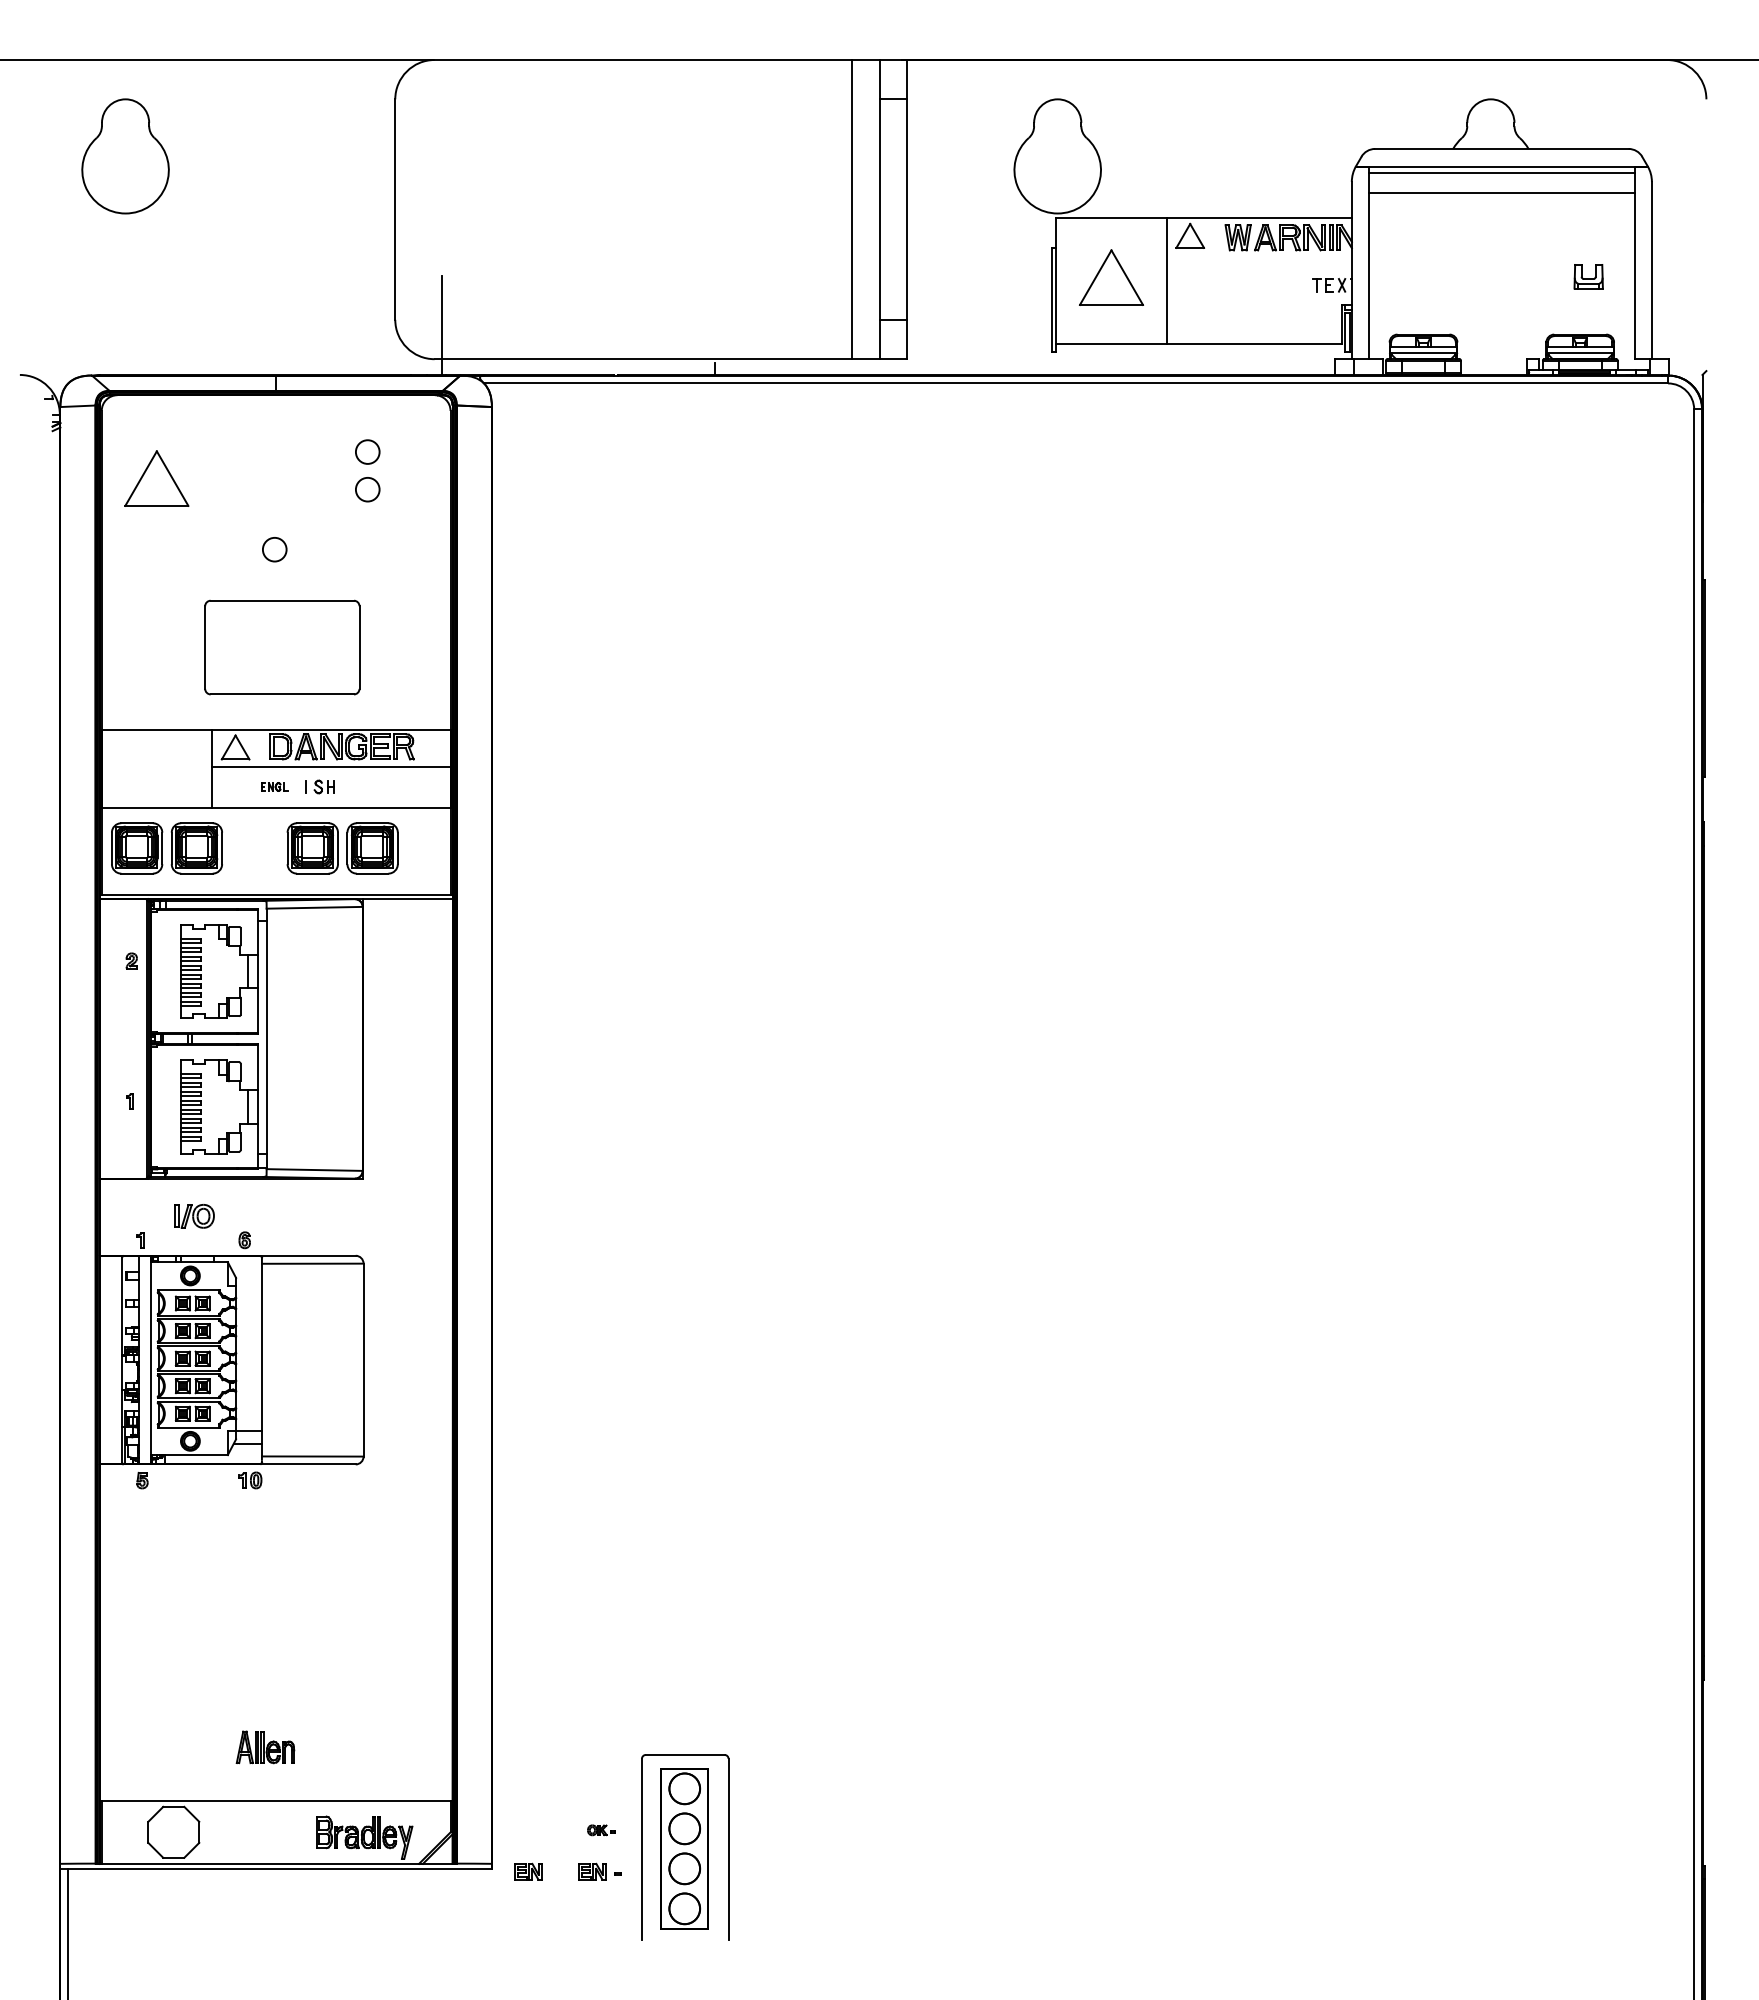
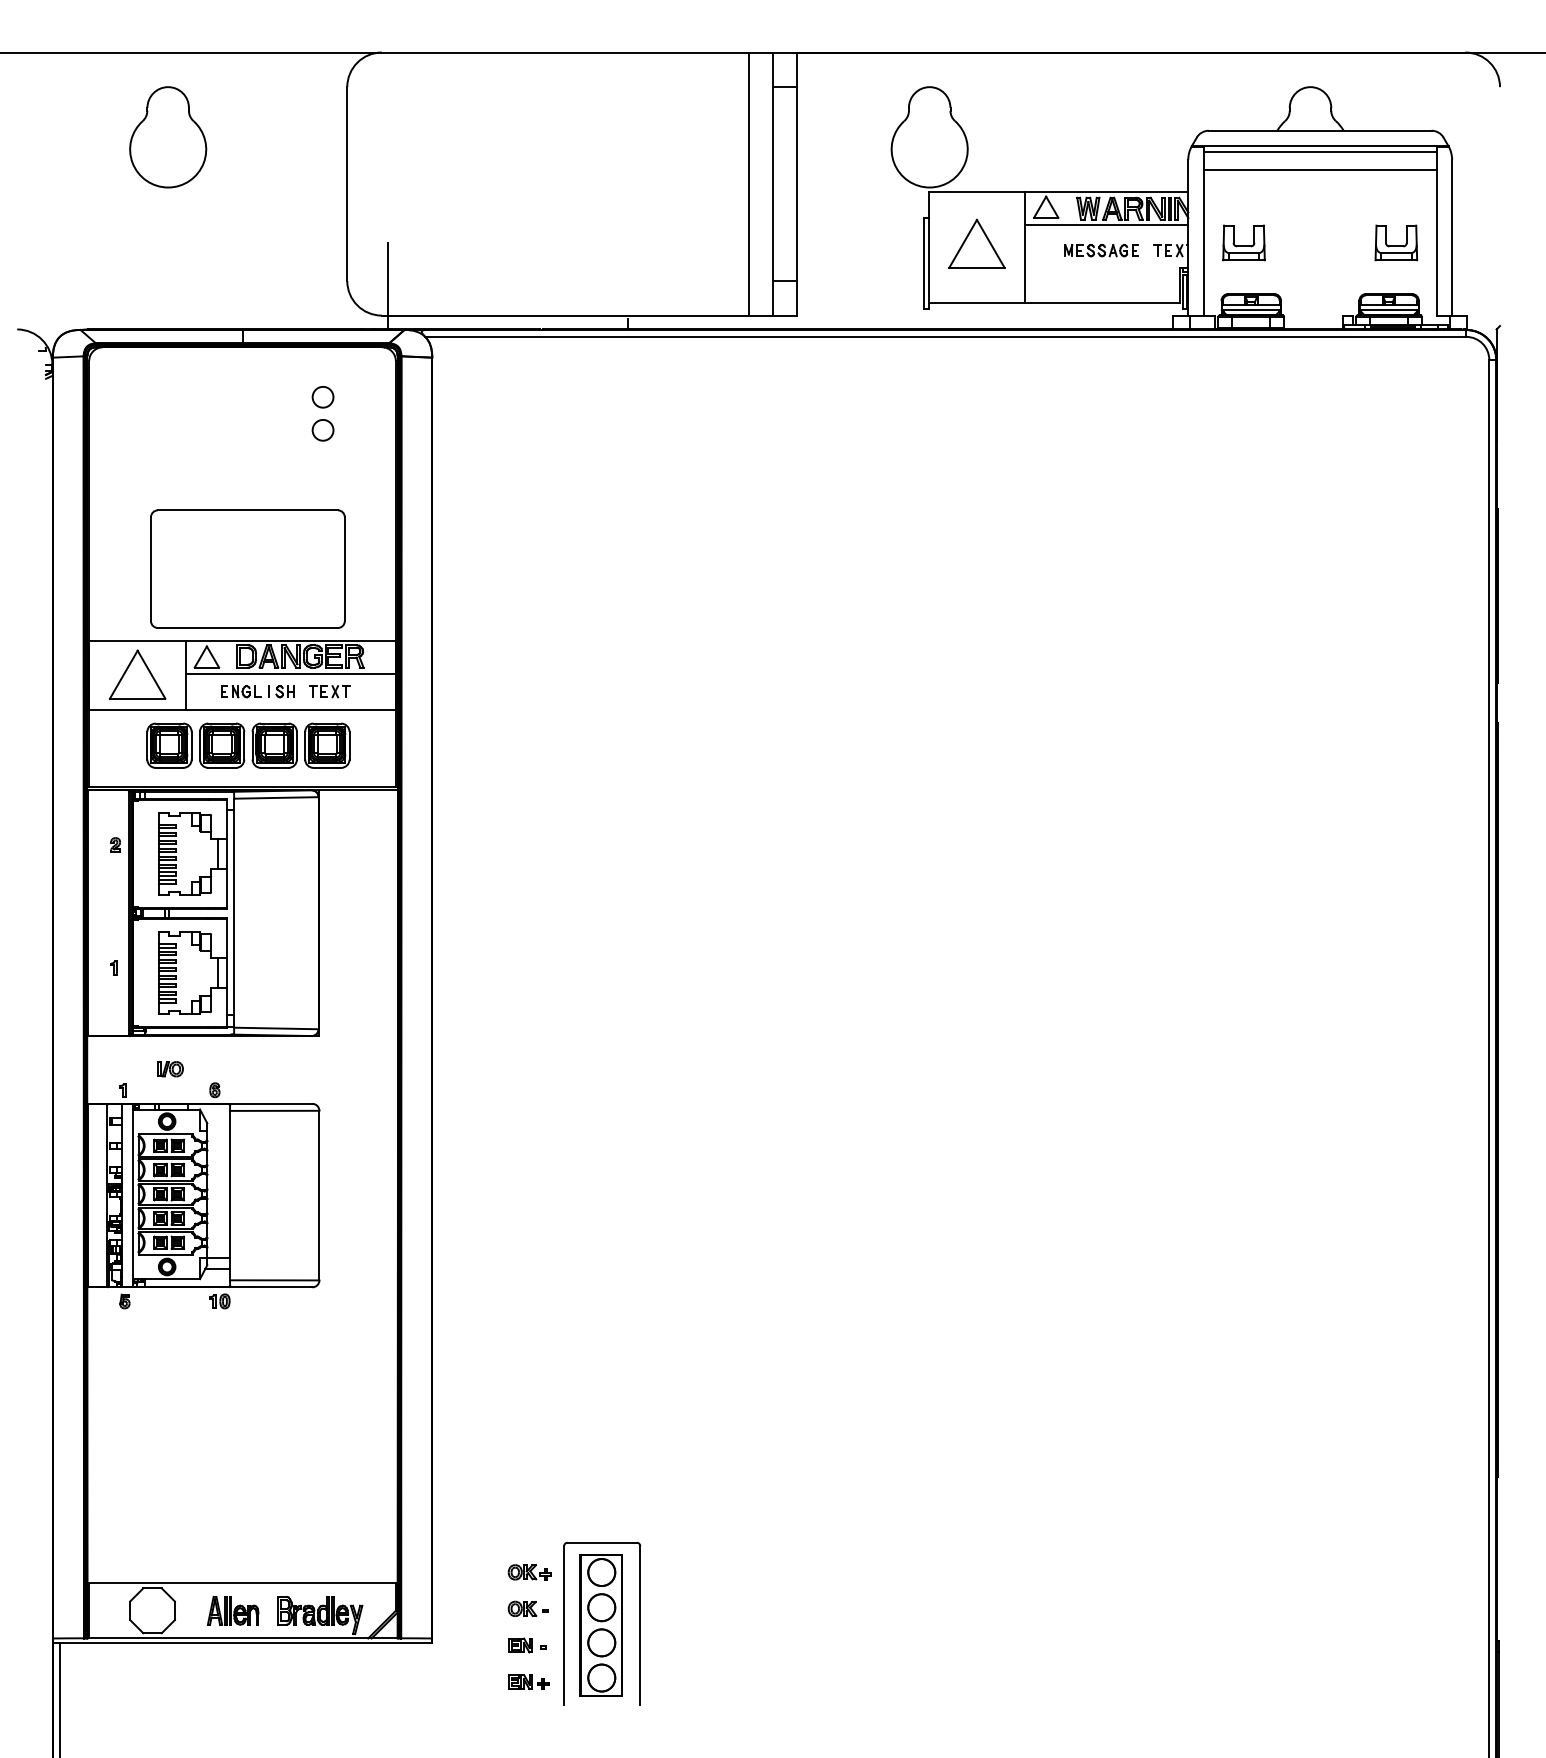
part: (125, 156) -> (168, 137), moved
line: (1258, 255) -> (1106, 224), added
part: (1414, 276) -> (1243, 242), added
part: (1588, 276) -> (1396, 242), size x1.67
part: (1253, 285) -> (1101, 250), added
part: (156, 478) -> (137, 674), moved
circle: (274, 549) -> (241, 482), removed
part: (282, 647) -> (248, 569), size x1.43
part: (274, 786) -> (241, 691), size x1.67
part: (375, 786) -> (329, 691), added
part: (166, 848) -> (195, 745), moved
part: (194, 1216) -> (170, 1069), size x0.71
part: (265, 1747) -> (233, 1610), moved
part: (602, 1788) -> (529, 1572), added
part: (601, 1830) -> (528, 1609), size x1.67
part: (528, 1871) -> (464, 1645), removed
part: (601, 1913) -> (528, 1682), added

